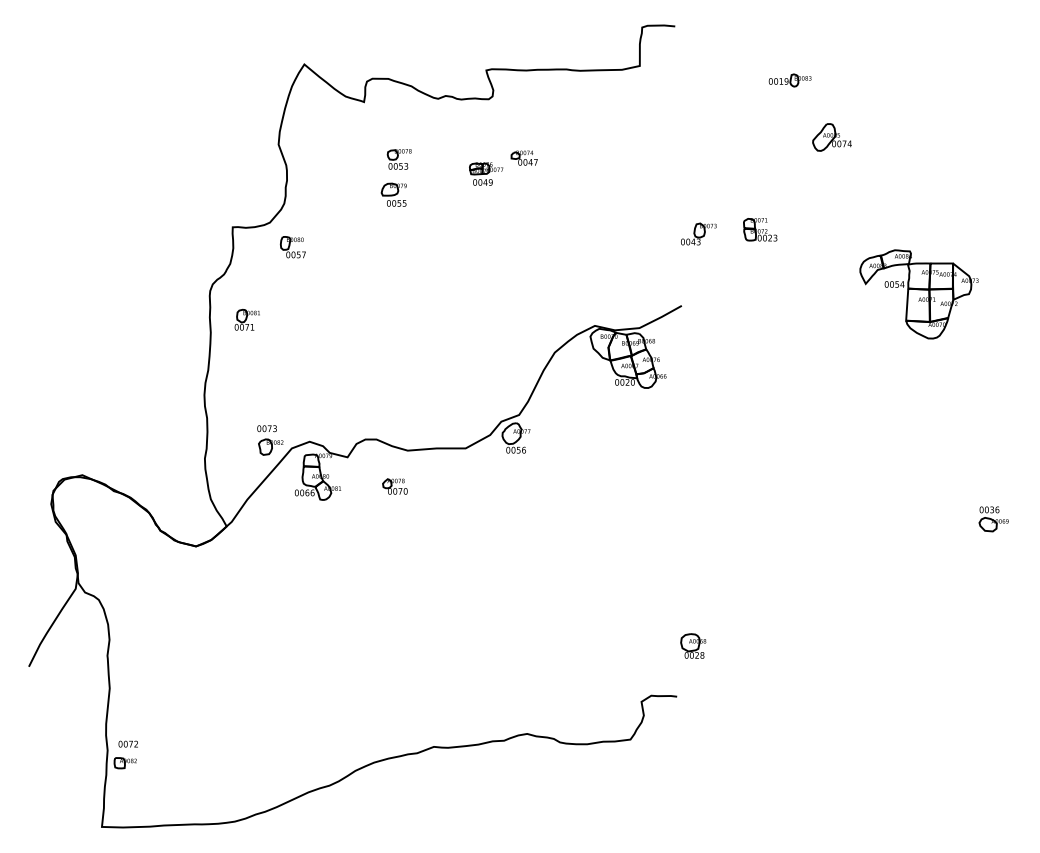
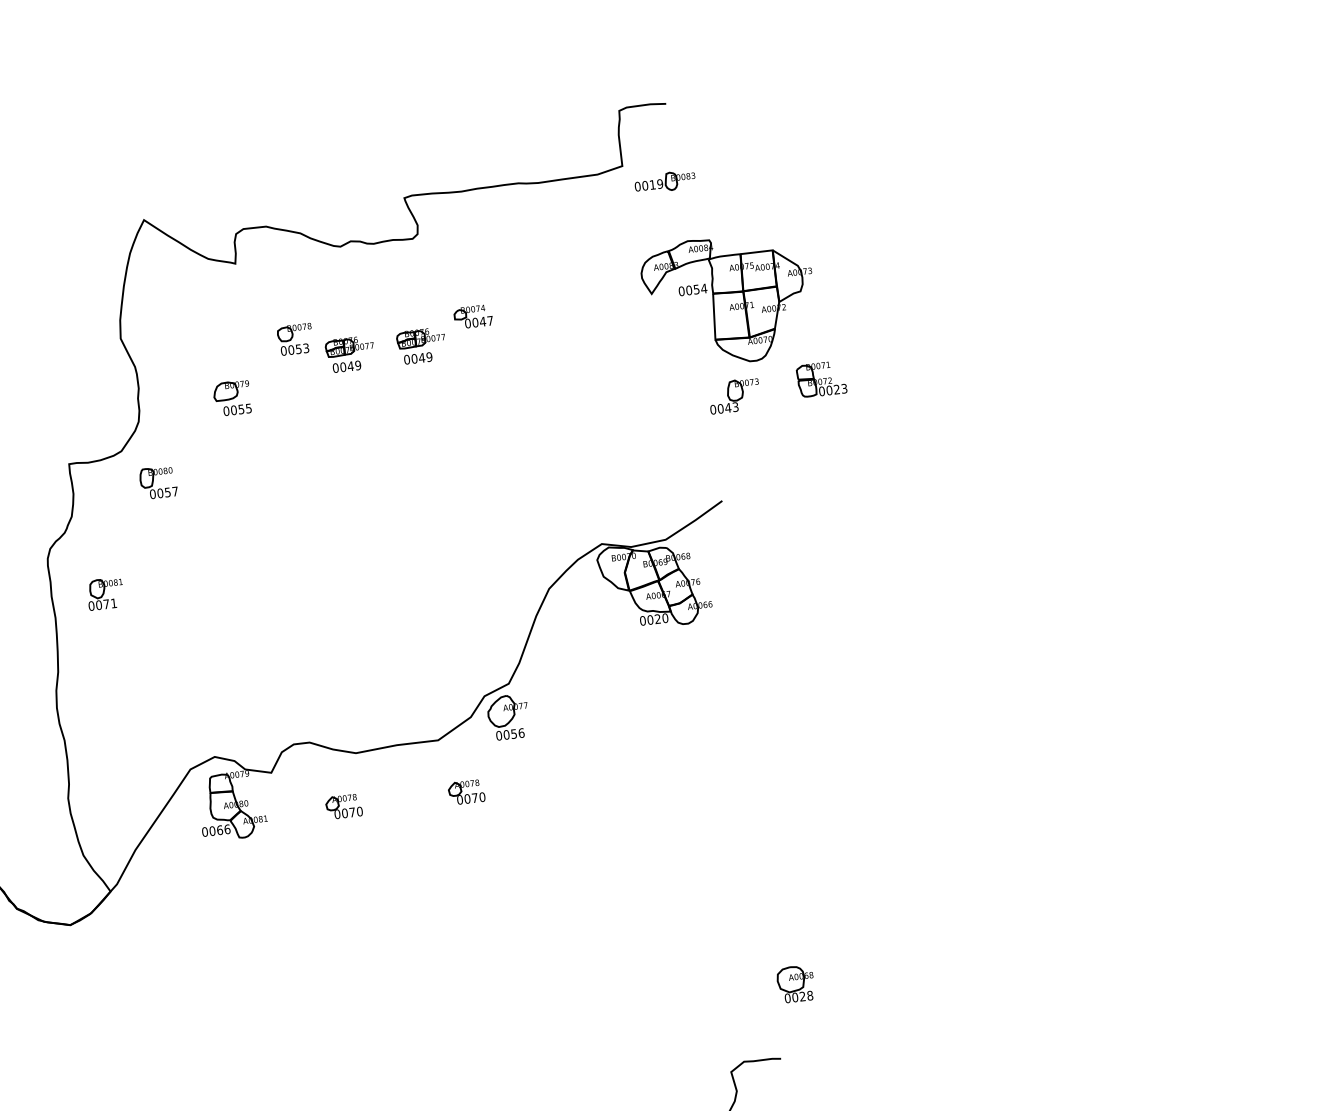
part: (789, 80) -> (664, 182), moved
part: (831, 137) -> (907, 235), removed
part: (436, 173) -> (350, 353), added
part: (393, 194) -> (231, 397), moved
part: (918, 294) -> (728, 300), moved
part: (270, 440) -> (158, 761), removed
part: (480, 486) -> (465, 792), added
part: (993, 519) -> (1202, 753), removed

